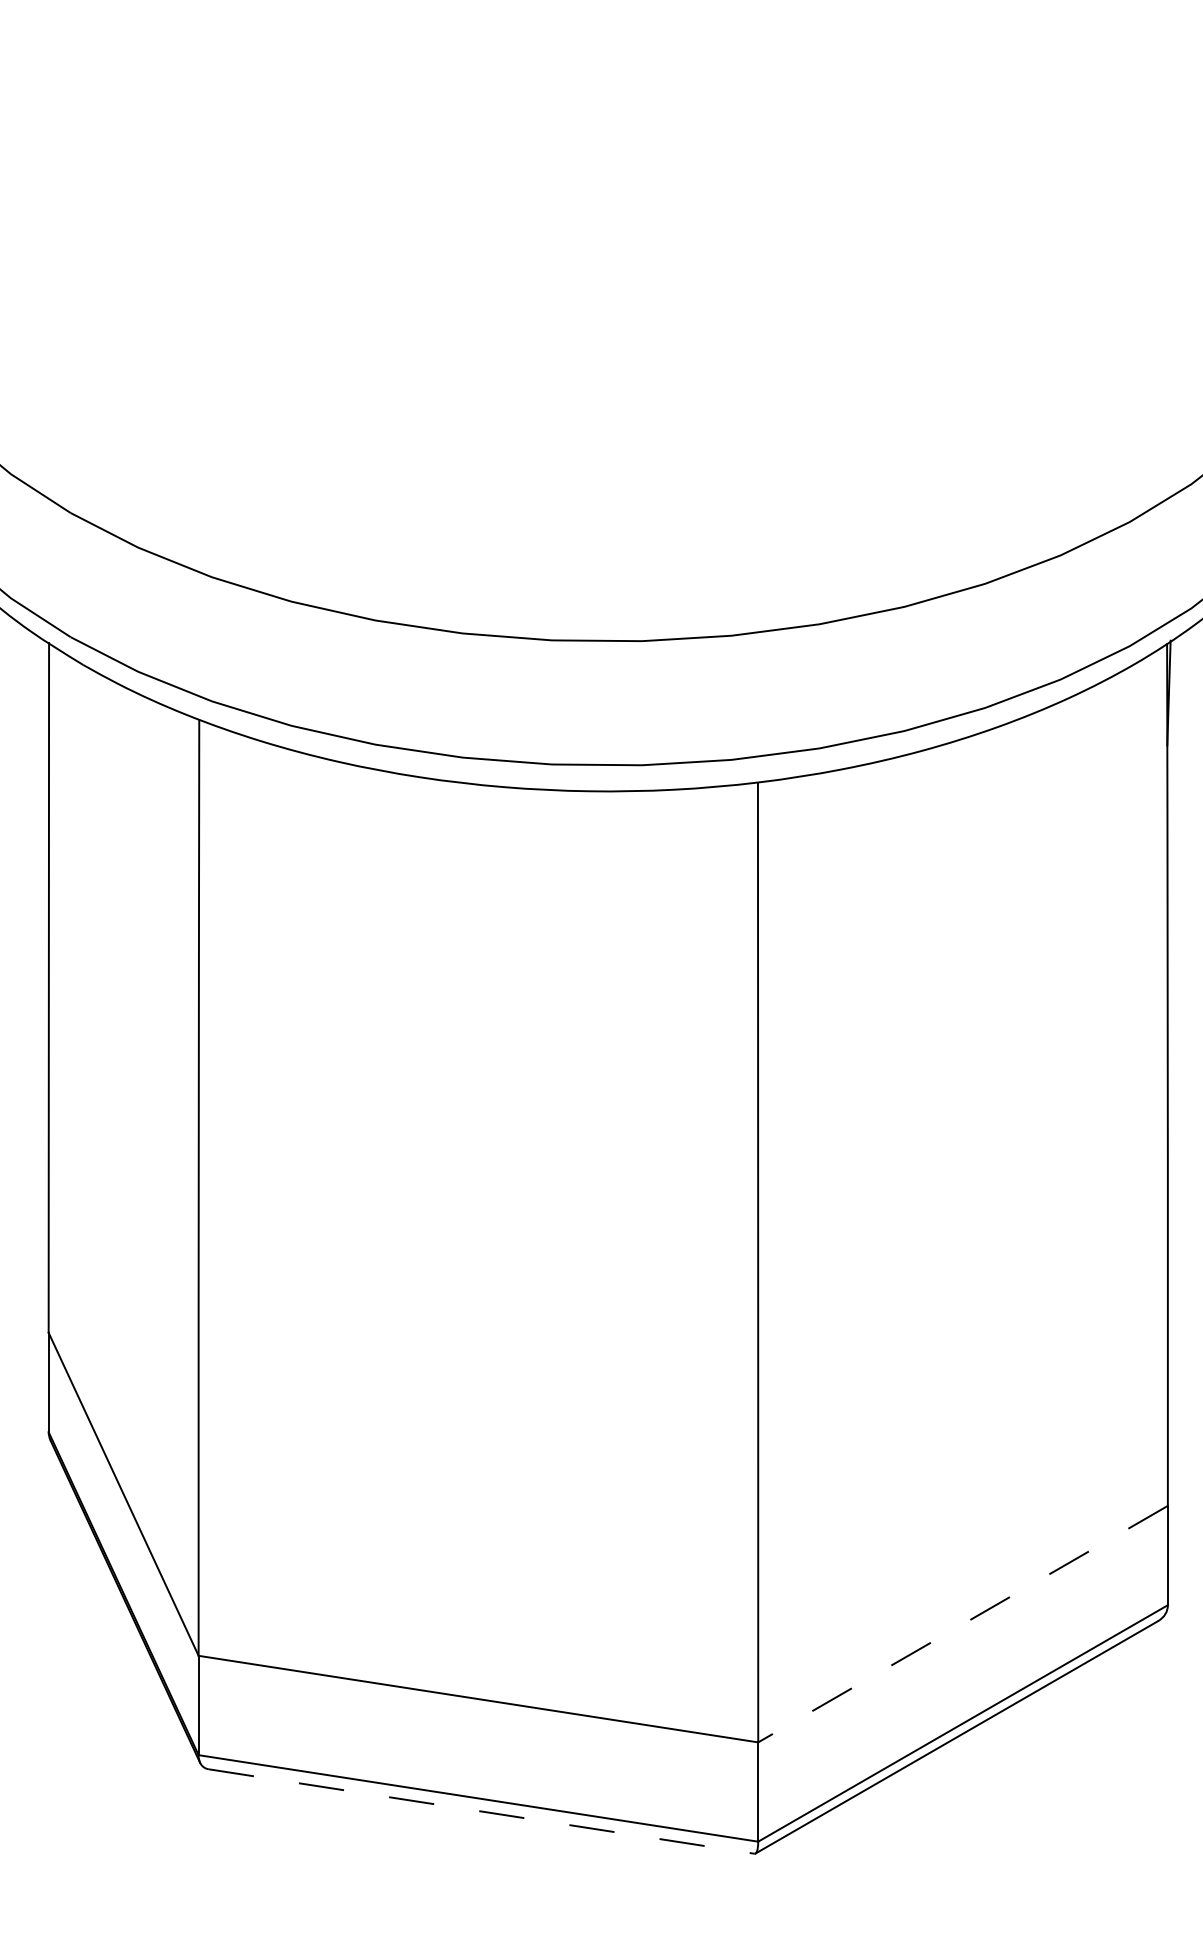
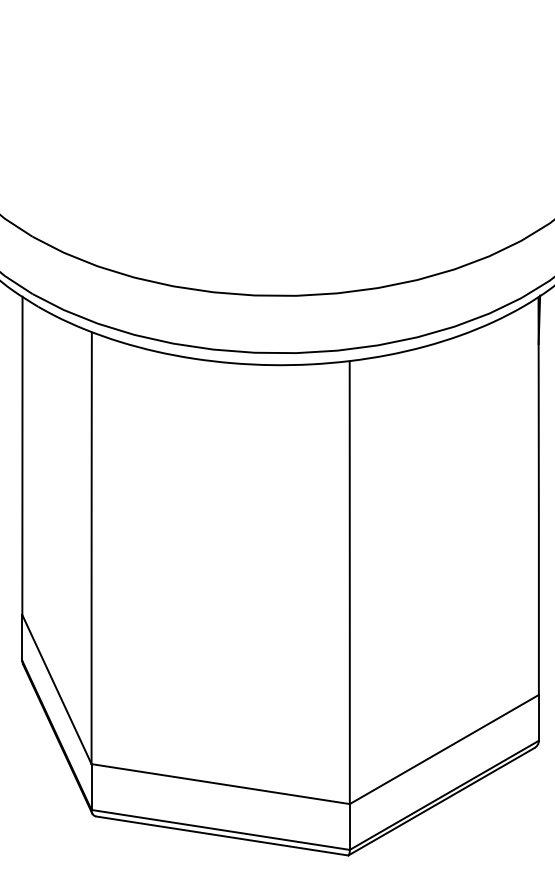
line: (961, 1624) -> (443, 749), dashed -> solid
line: (482, 1812) -> (222, 836), dashed -> solid

